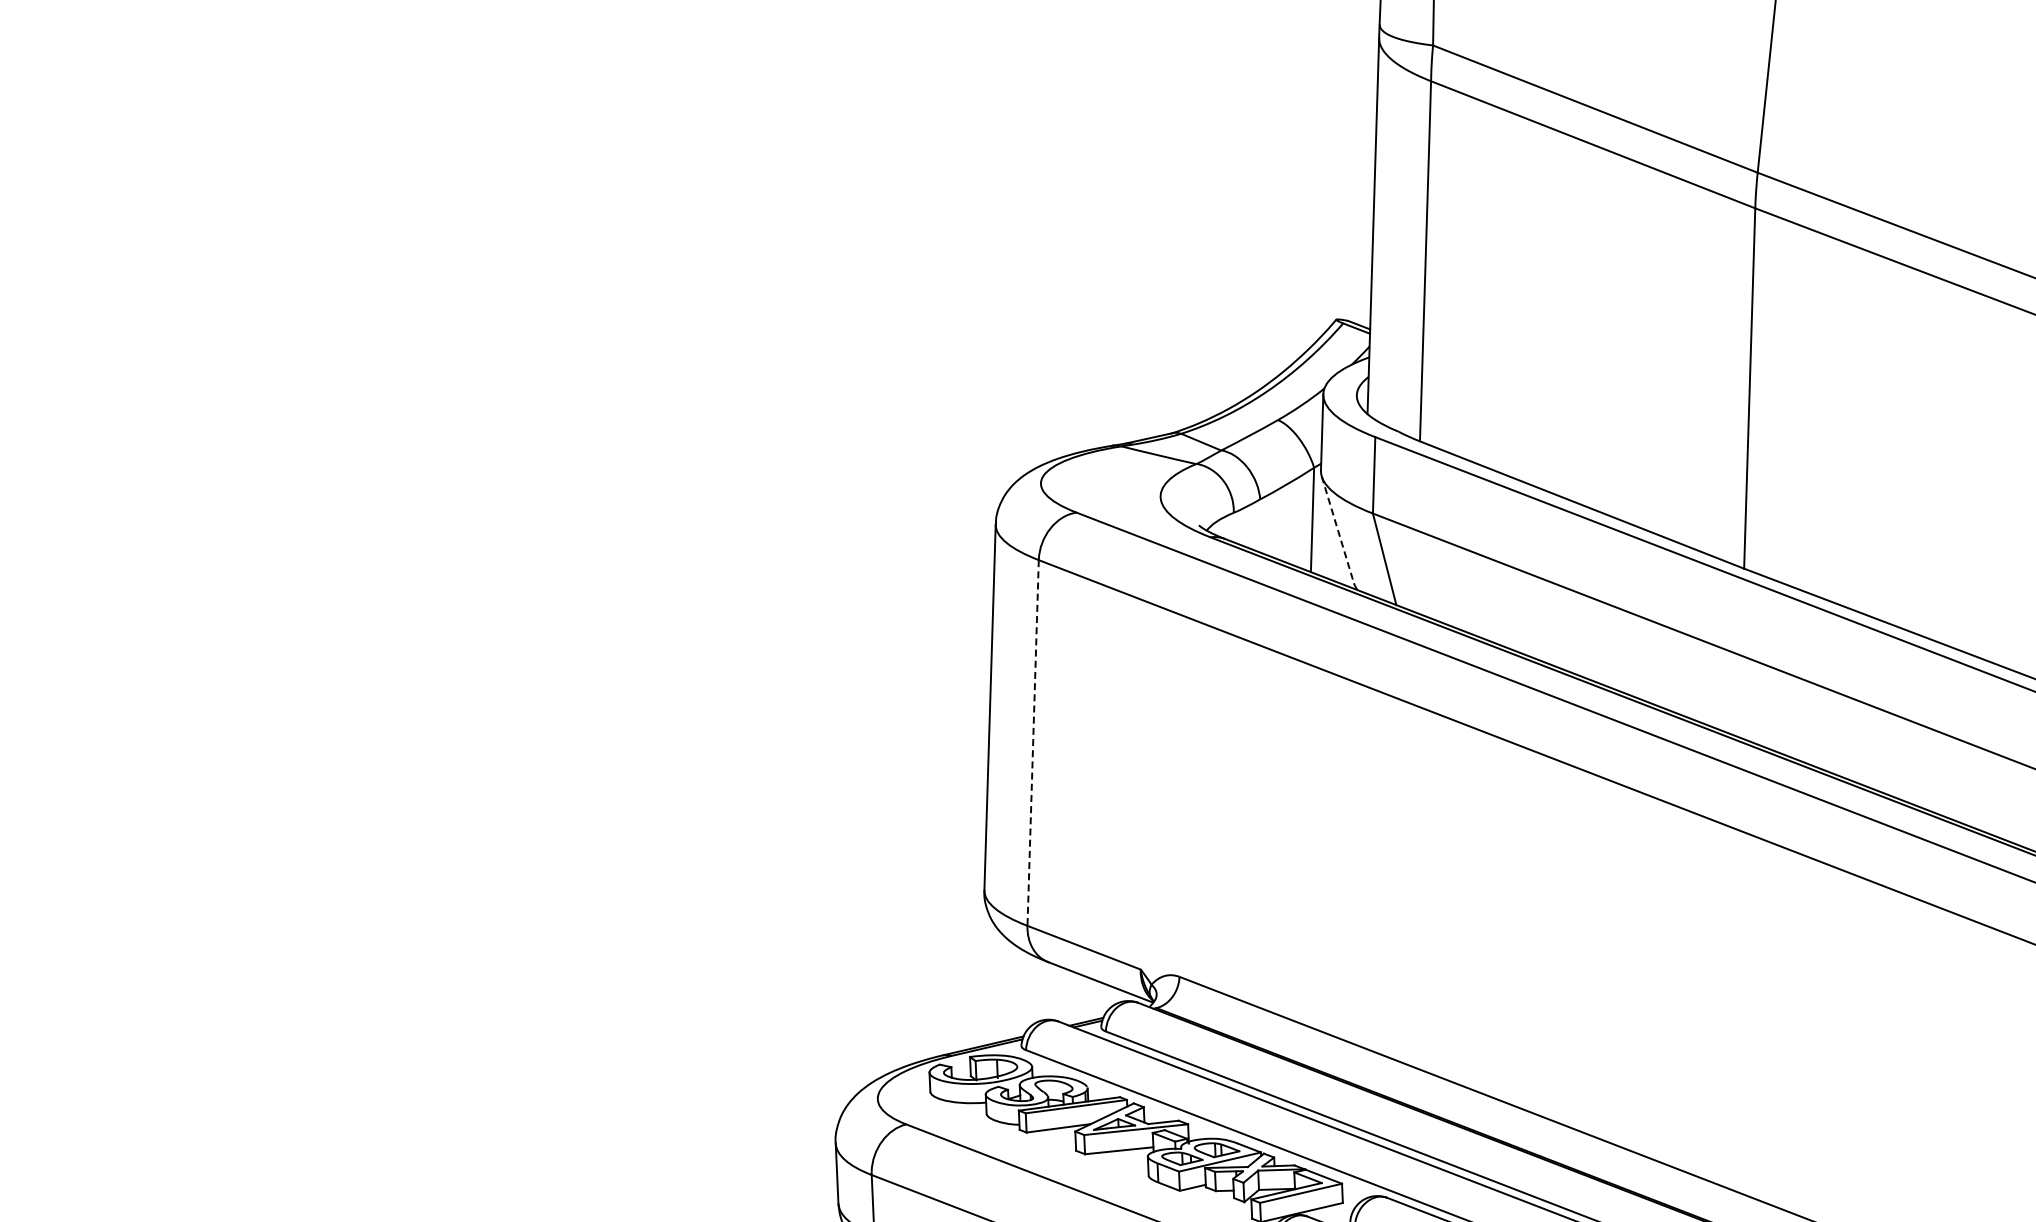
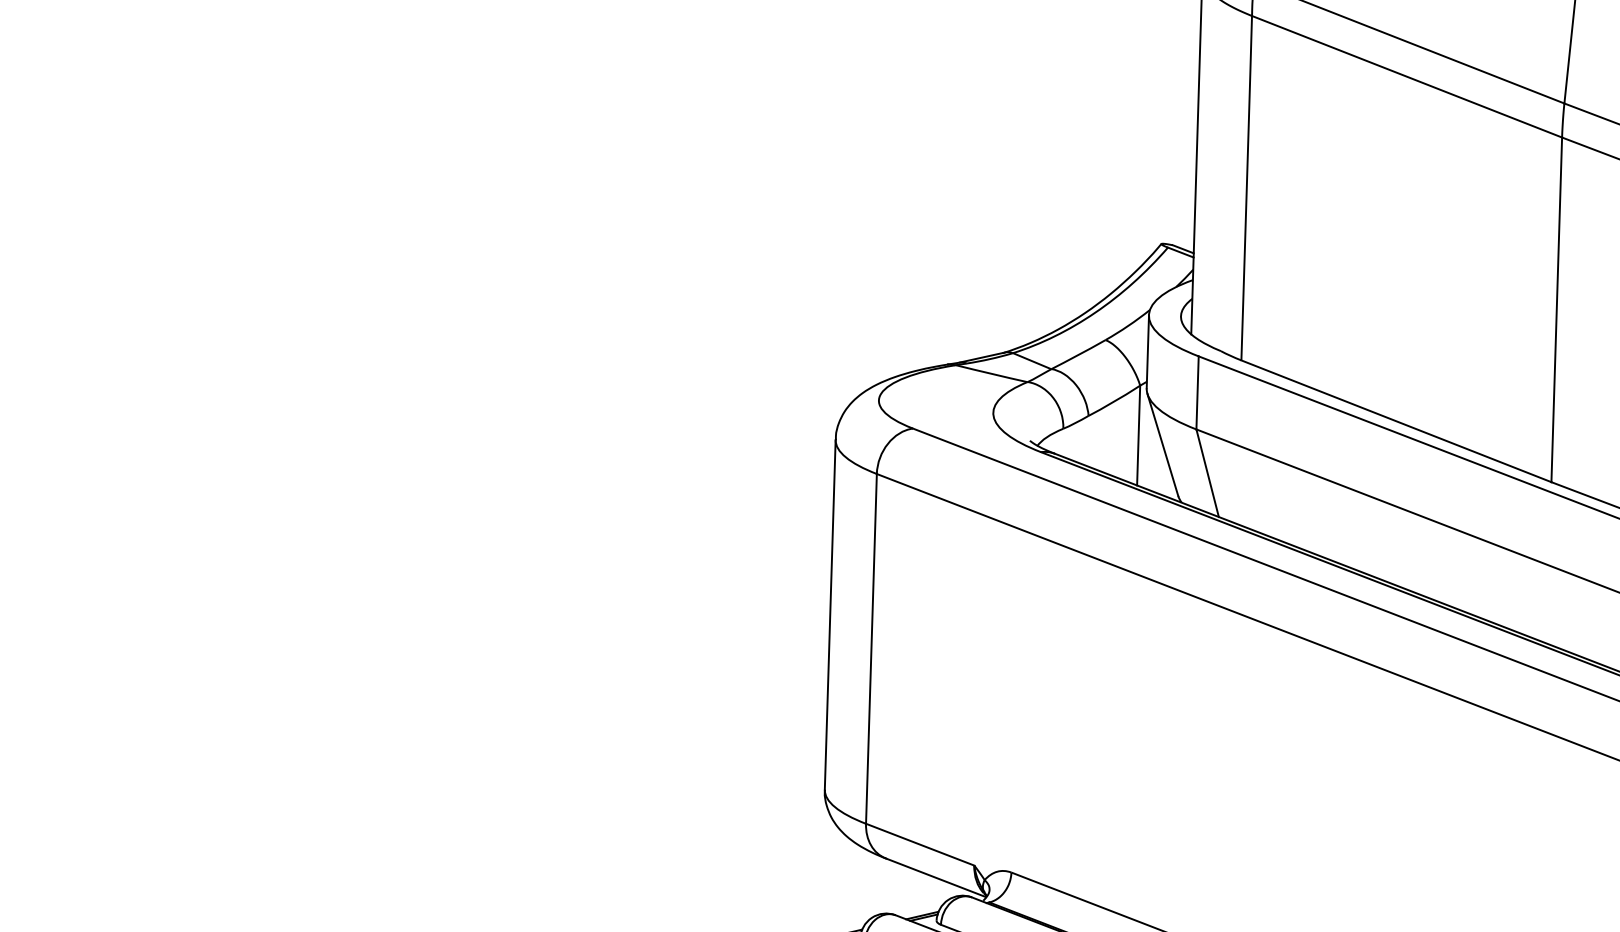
line: (1337, 529) -> (1162, 444), dashed -> solid
line: (1033, 742) -> (871, 648), dashed -> solid

